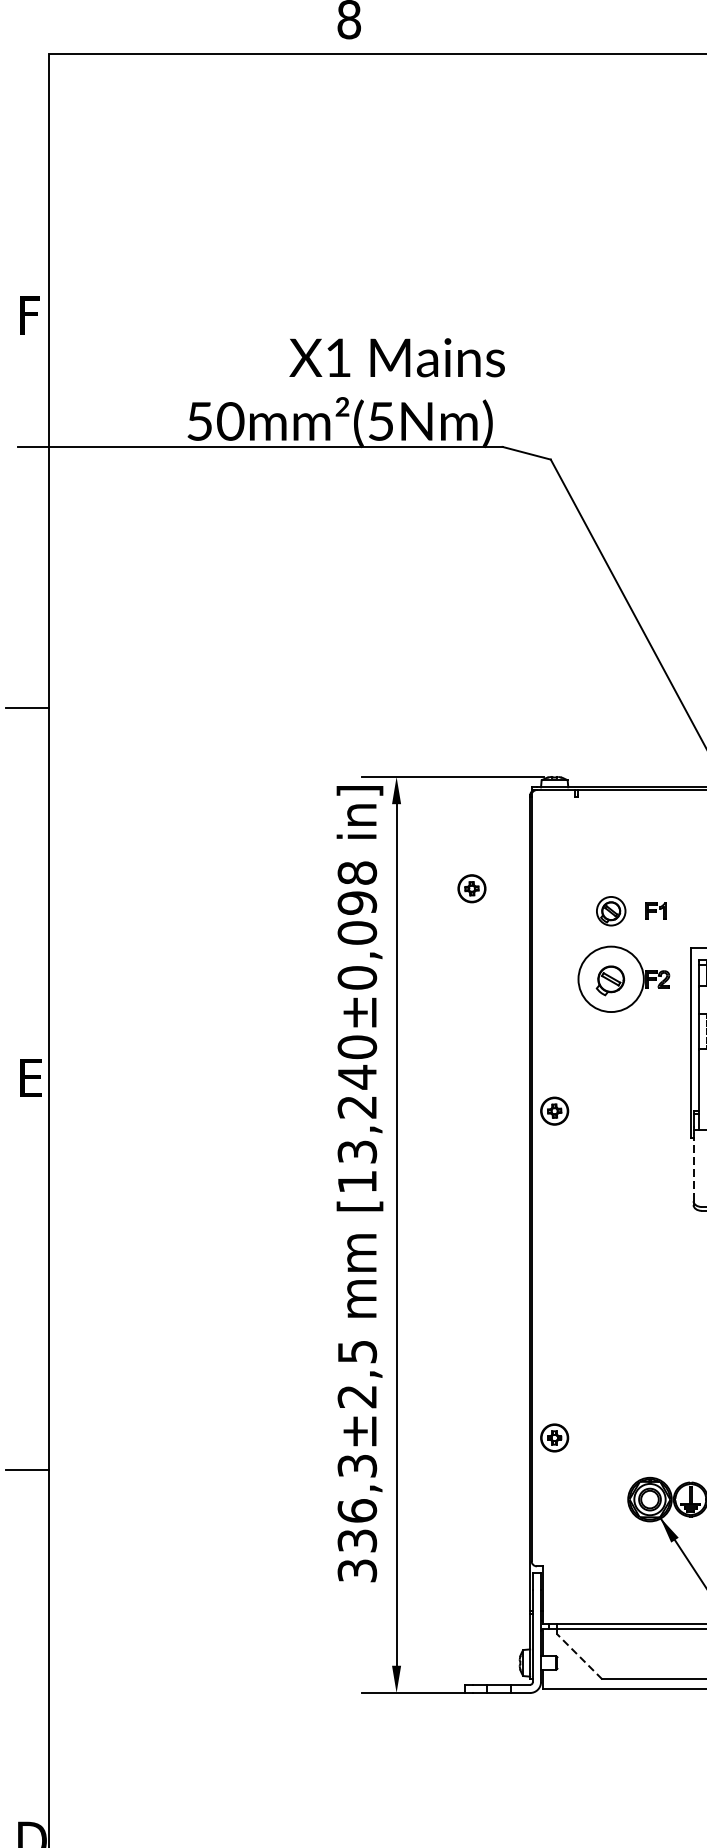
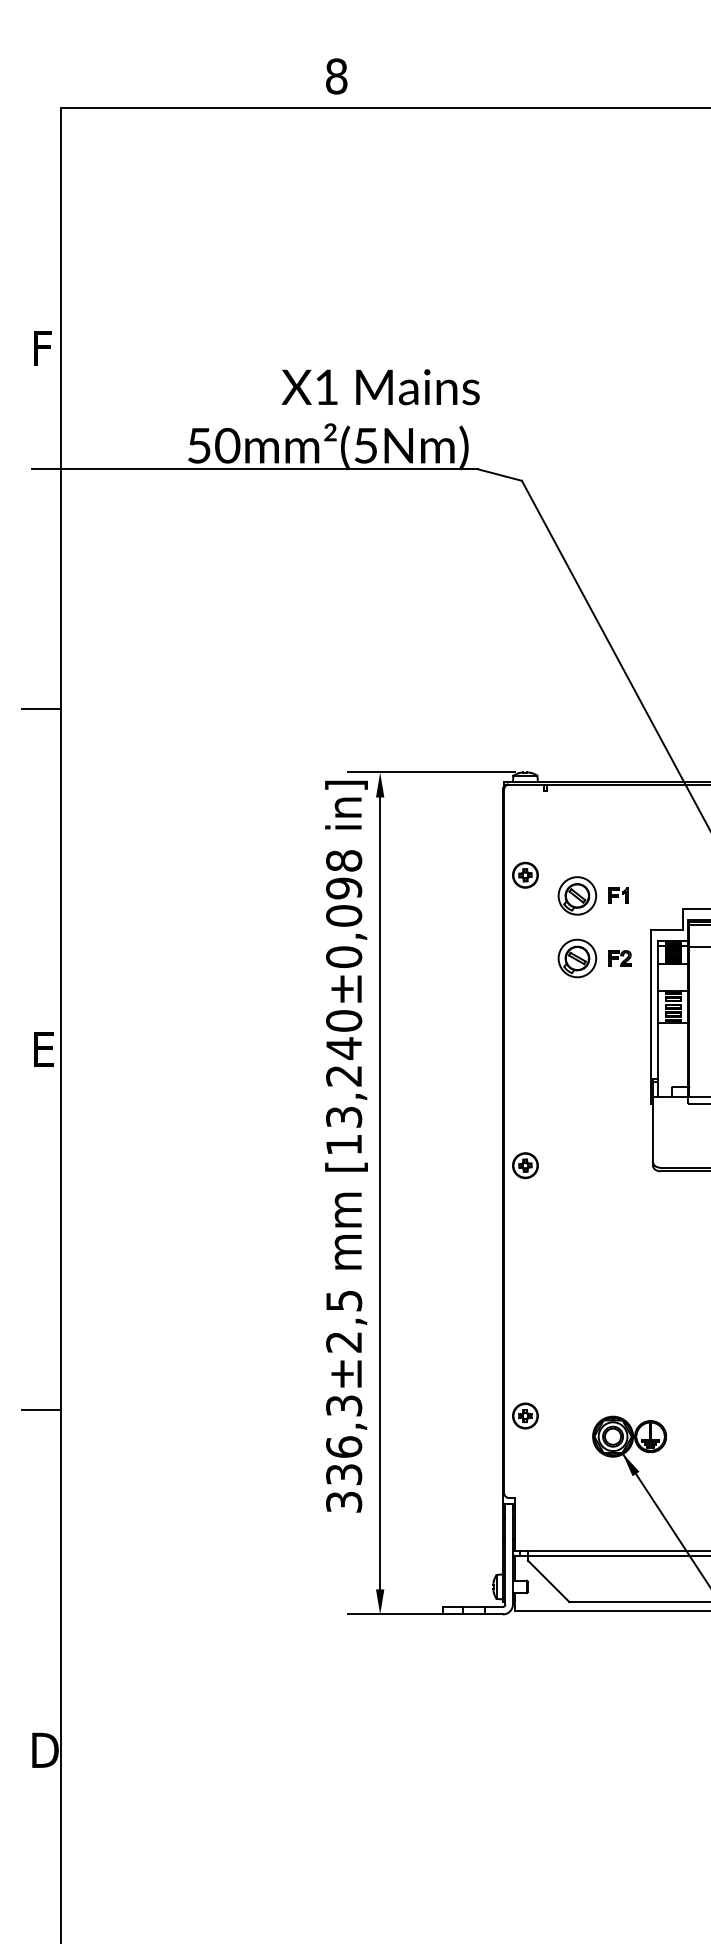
part: (472, 887) -> (525, 874), moved
part: (611, 910) -> (577, 895), size x1.43
circle: (611, 979) -> (577, 958), size x0.62
part: (554, 1110) -> (525, 1165), moved
line: (693, 1167) -> (653, 1131), dashed -> solid
part: (554, 1437) -> (525, 1415), moved
line: (579, 1656) -> (548, 1580), dashed -> solid

